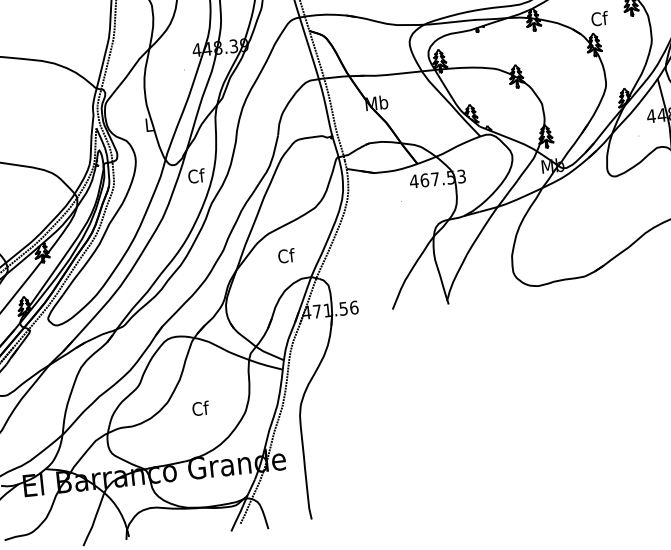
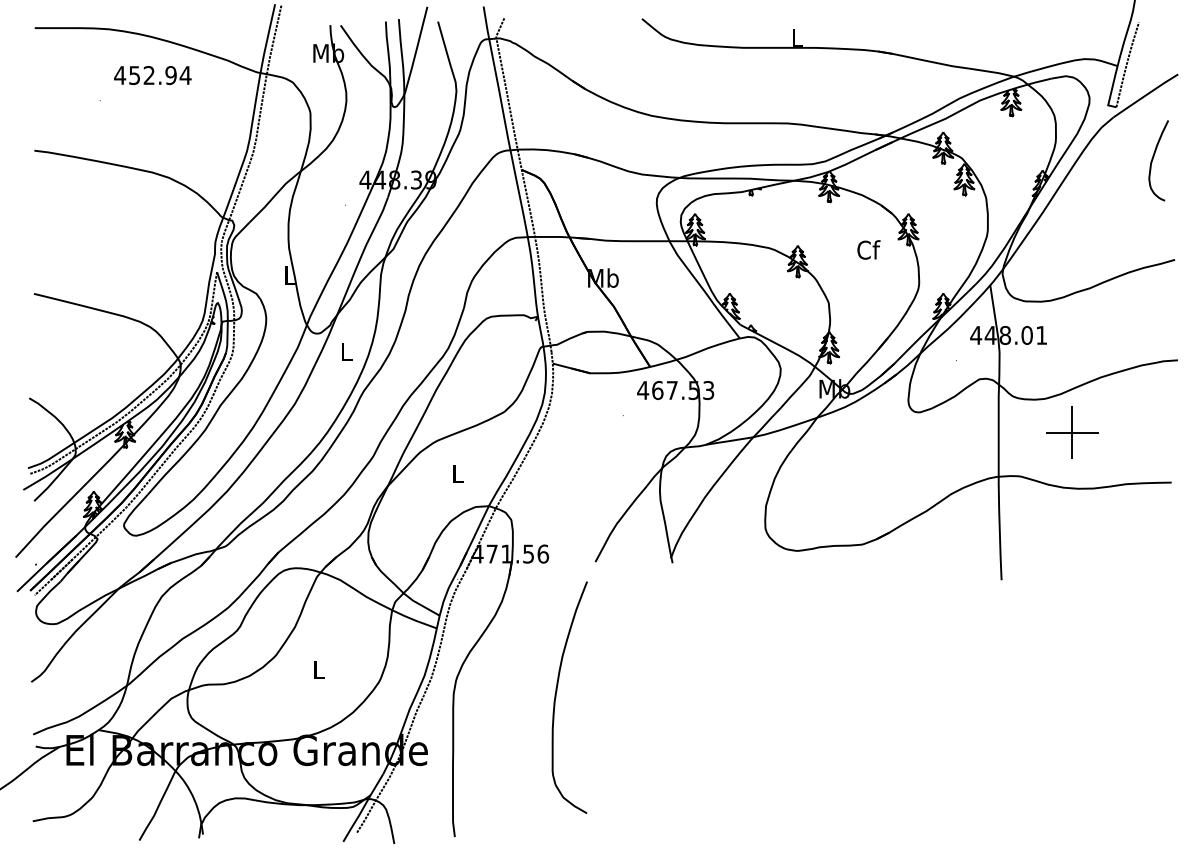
text: (599, 18) -> (868, 249), moved
text: (196, 175) -> (346, 351), Cf -> L
text: (285, 255) -> (457, 473), Cf -> L
text: (200, 408) -> (319, 669), Cf -> L
curve: (374, 410) -> (556, 697), added

